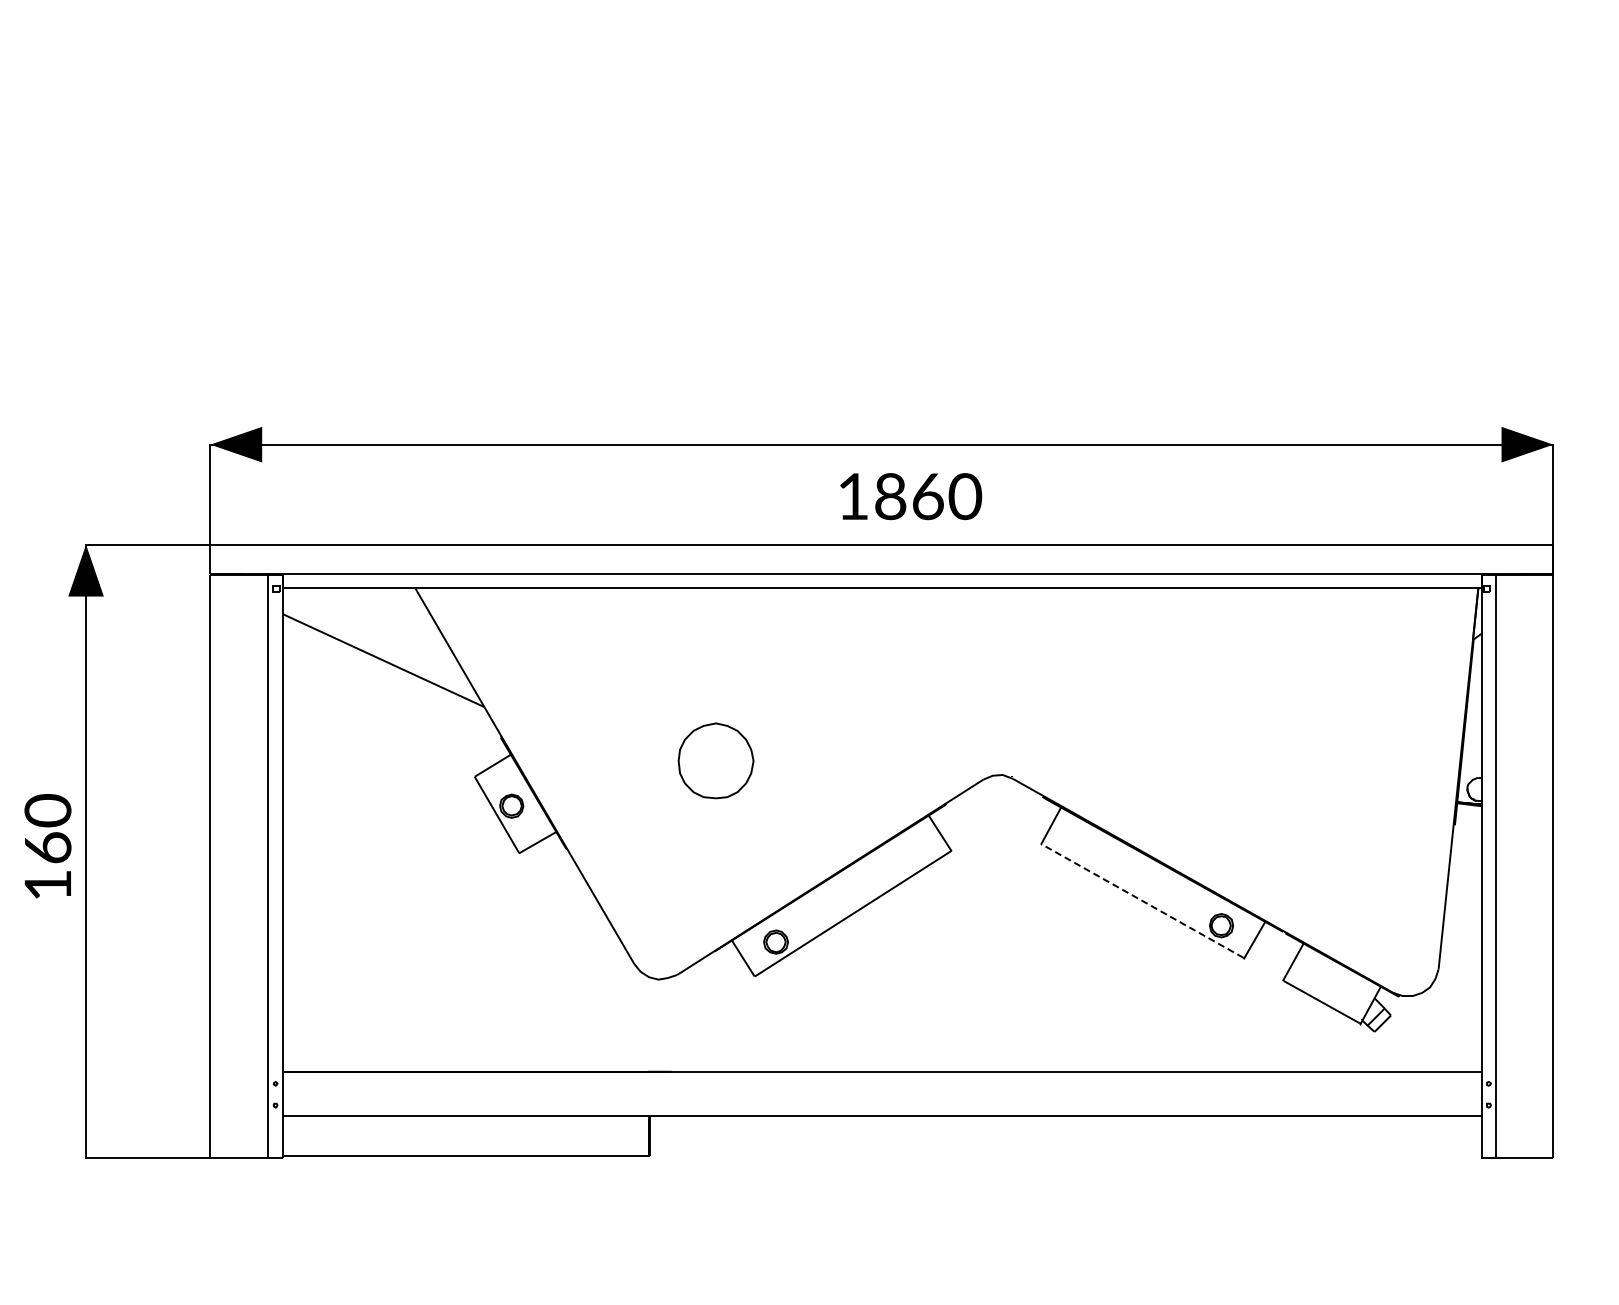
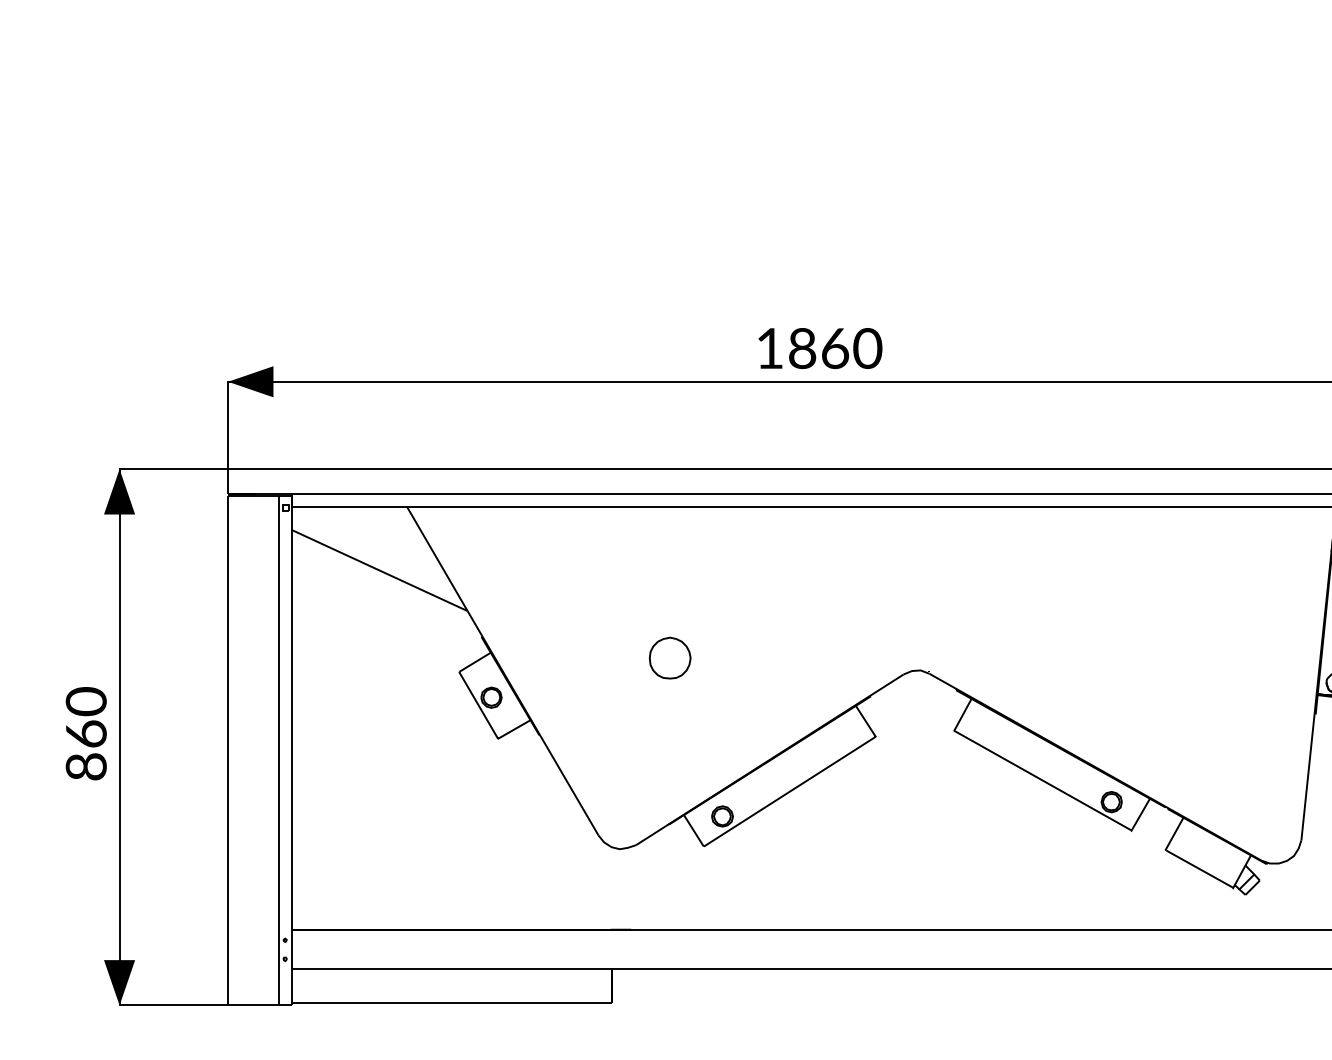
text: (911, 496) -> (820, 348), moved
part: (716, 760) -> (670, 657), size x0.62
text: (47, 884) -> (85, 766), 160 -> 860
line: (1142, 901) -> (1042, 780), dashed -> solid
fill: (85, 1132) -> (119, 982), added

